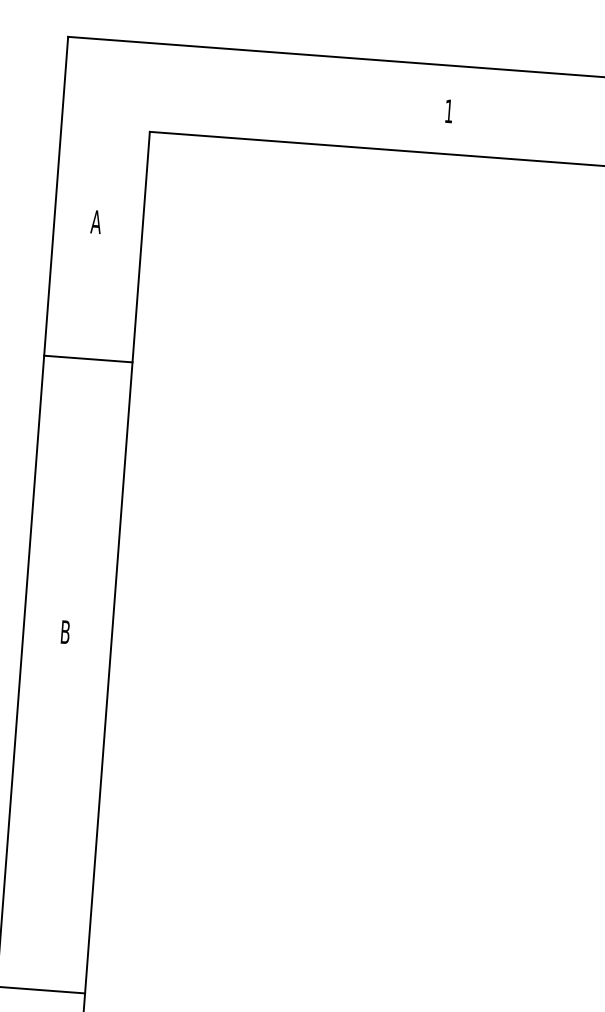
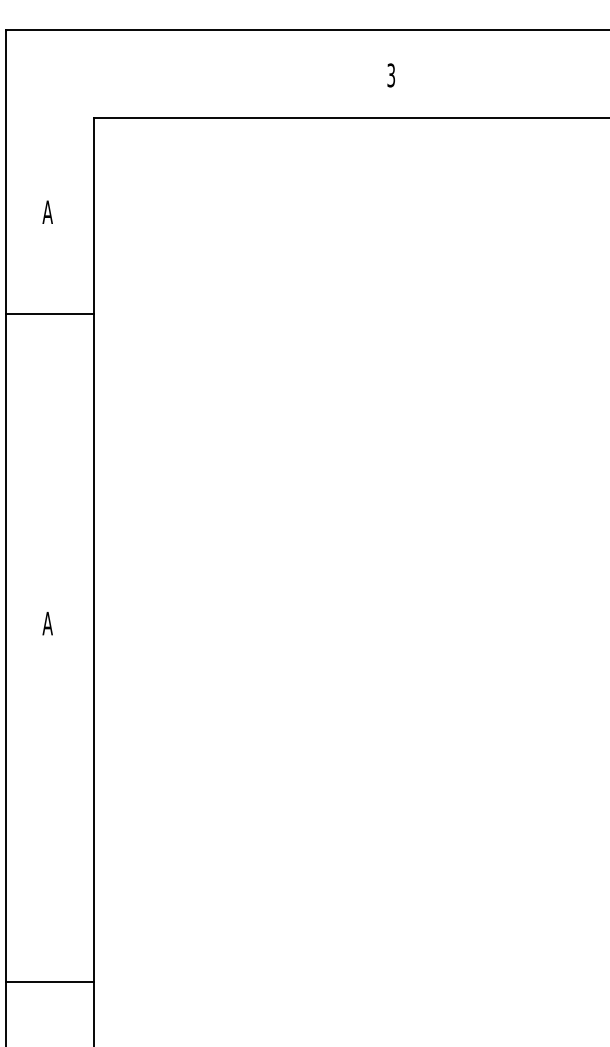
text: (449, 111) -> (391, 75), 1 -> 3
line: (87, 359) -> (49, 314), moved
text: (65, 632) -> (47, 623), B -> A

